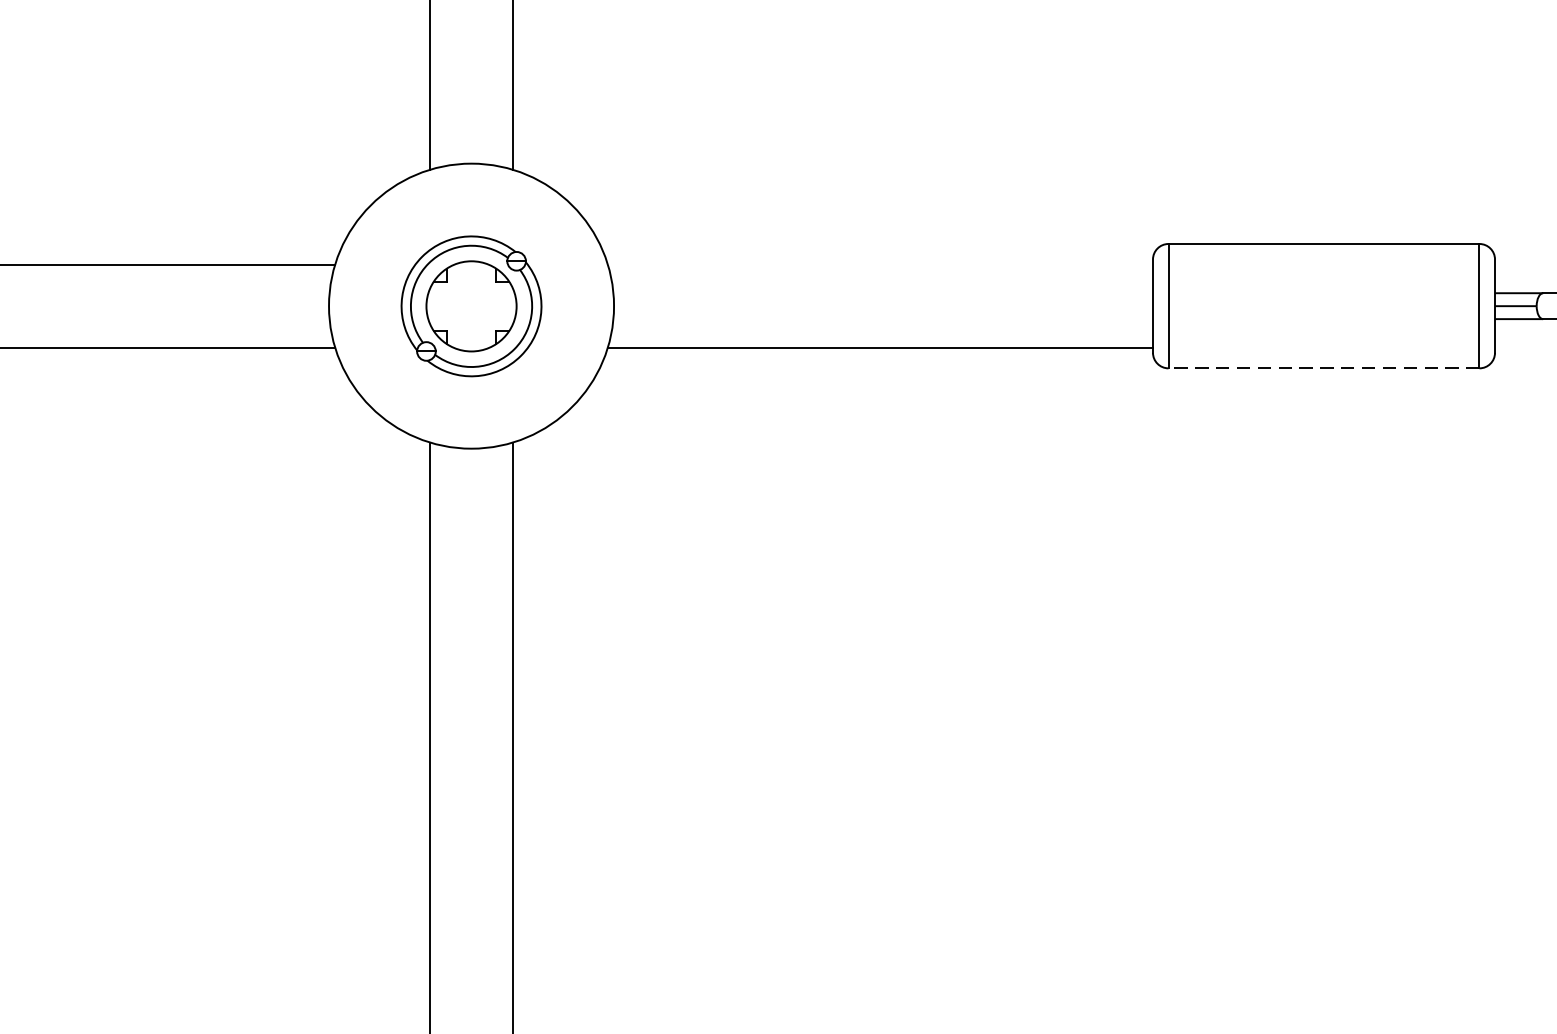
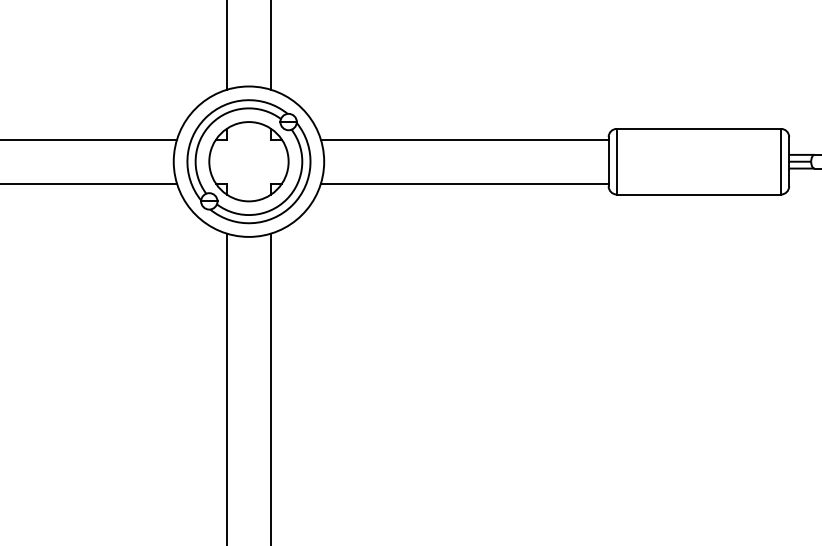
line: (879, 264) -> (464, 139), added
part: (470, 305) -> (248, 161), size x1.67
line: (1323, 368) -> (698, 194), dashed -> solid

